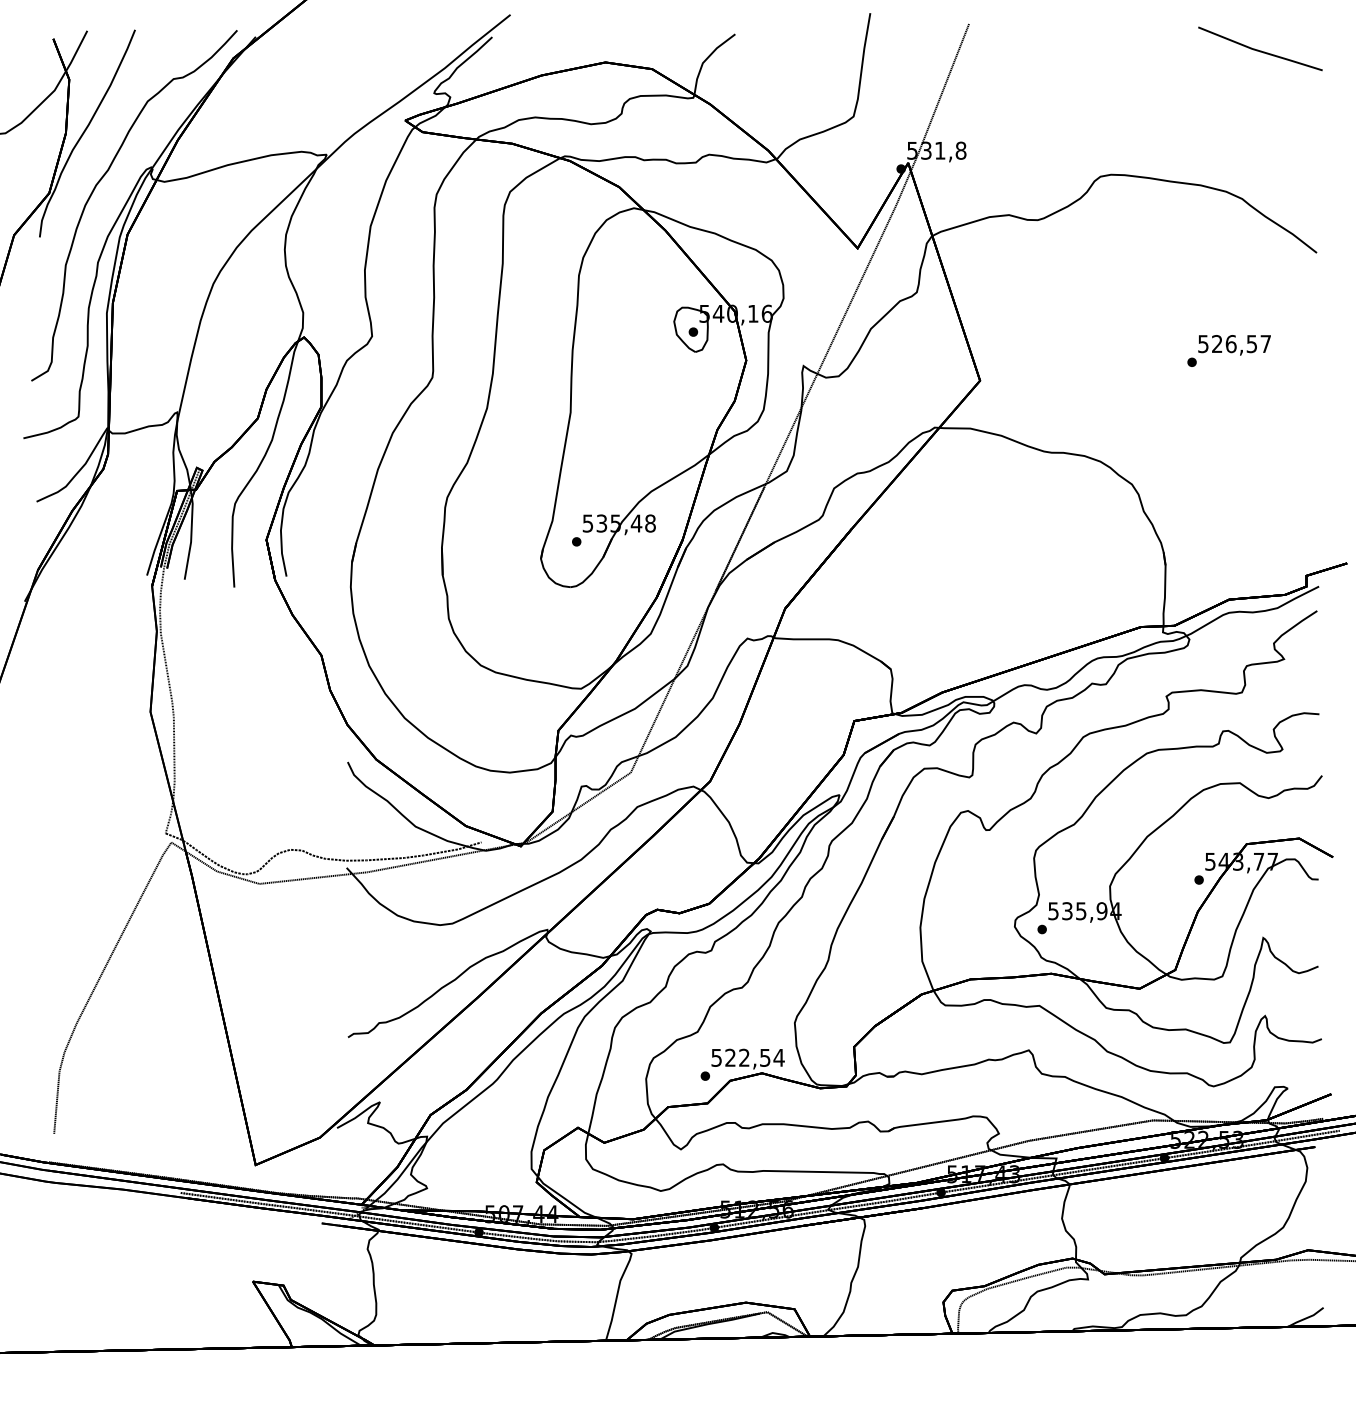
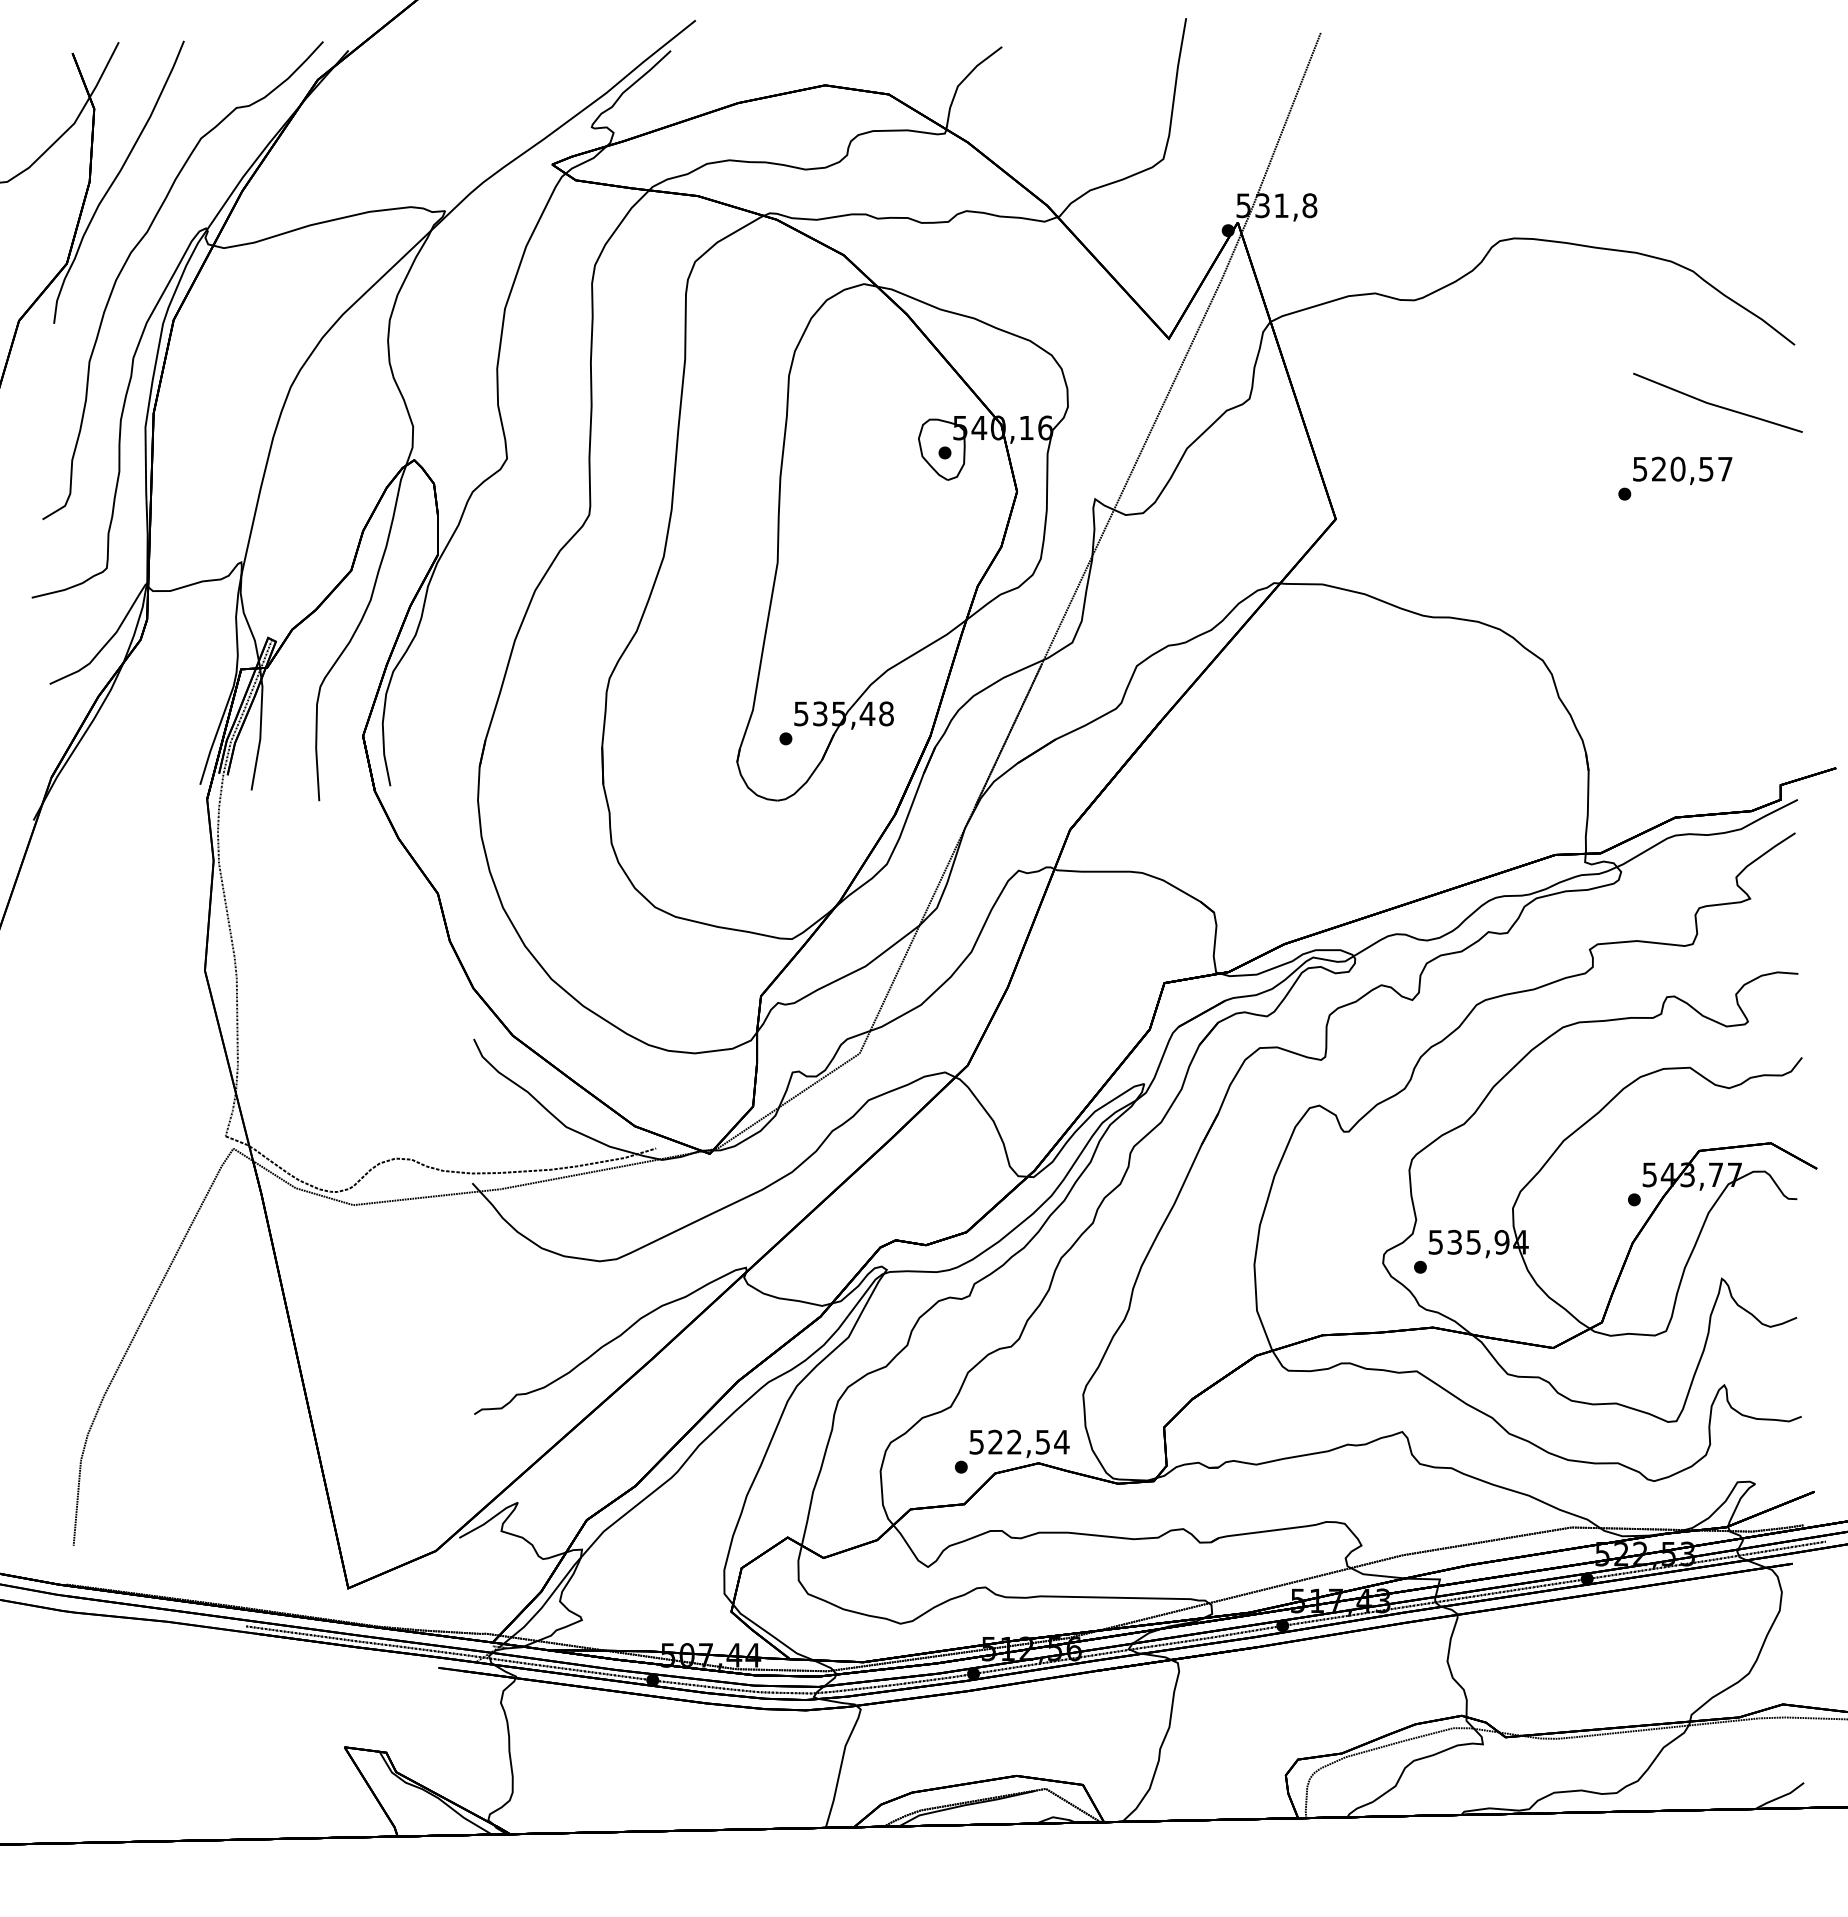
part: (1260, 48) -> (1717, 402), moved
text: (1230, 343) -> (1677, 468), 526,57 -> 520,57

